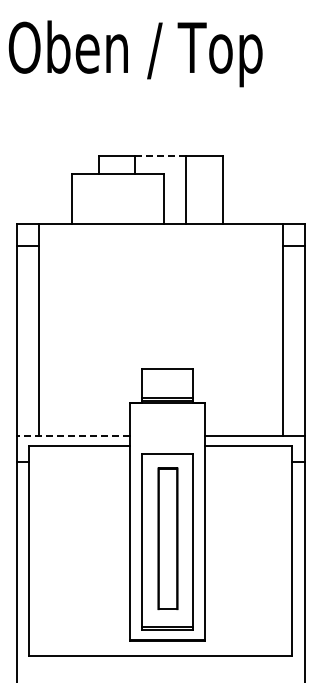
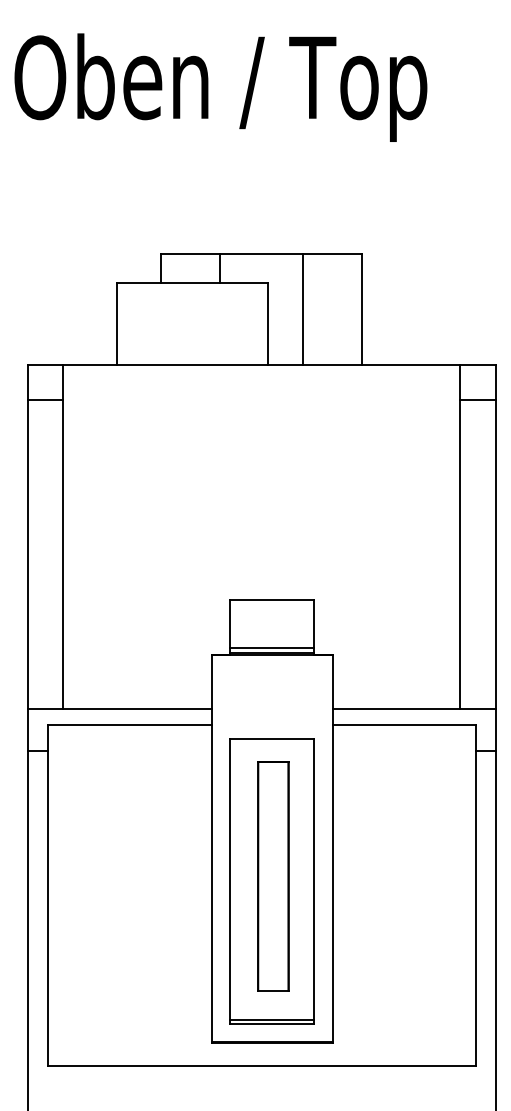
line: (160, 155) -> (261, 252), dashed -> solid
line: (73, 436) -> (119, 710), dashed -> solid

